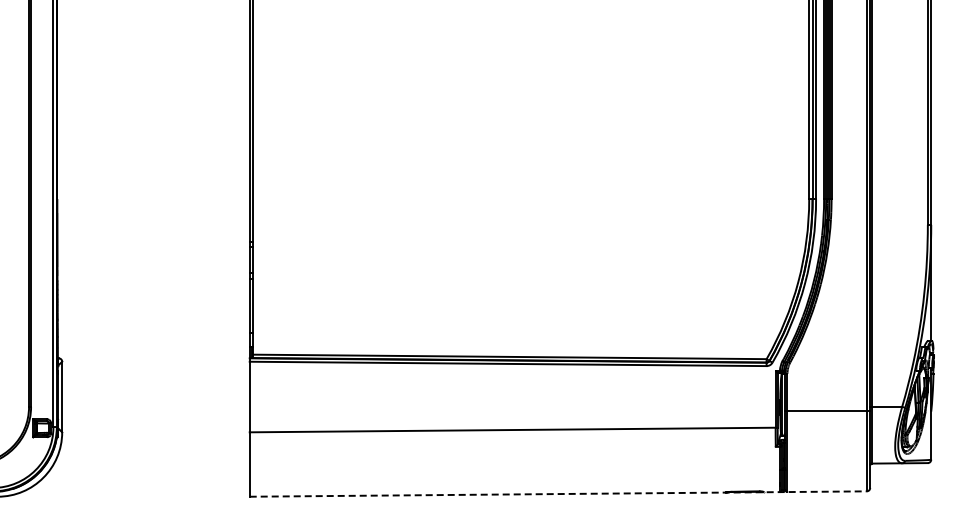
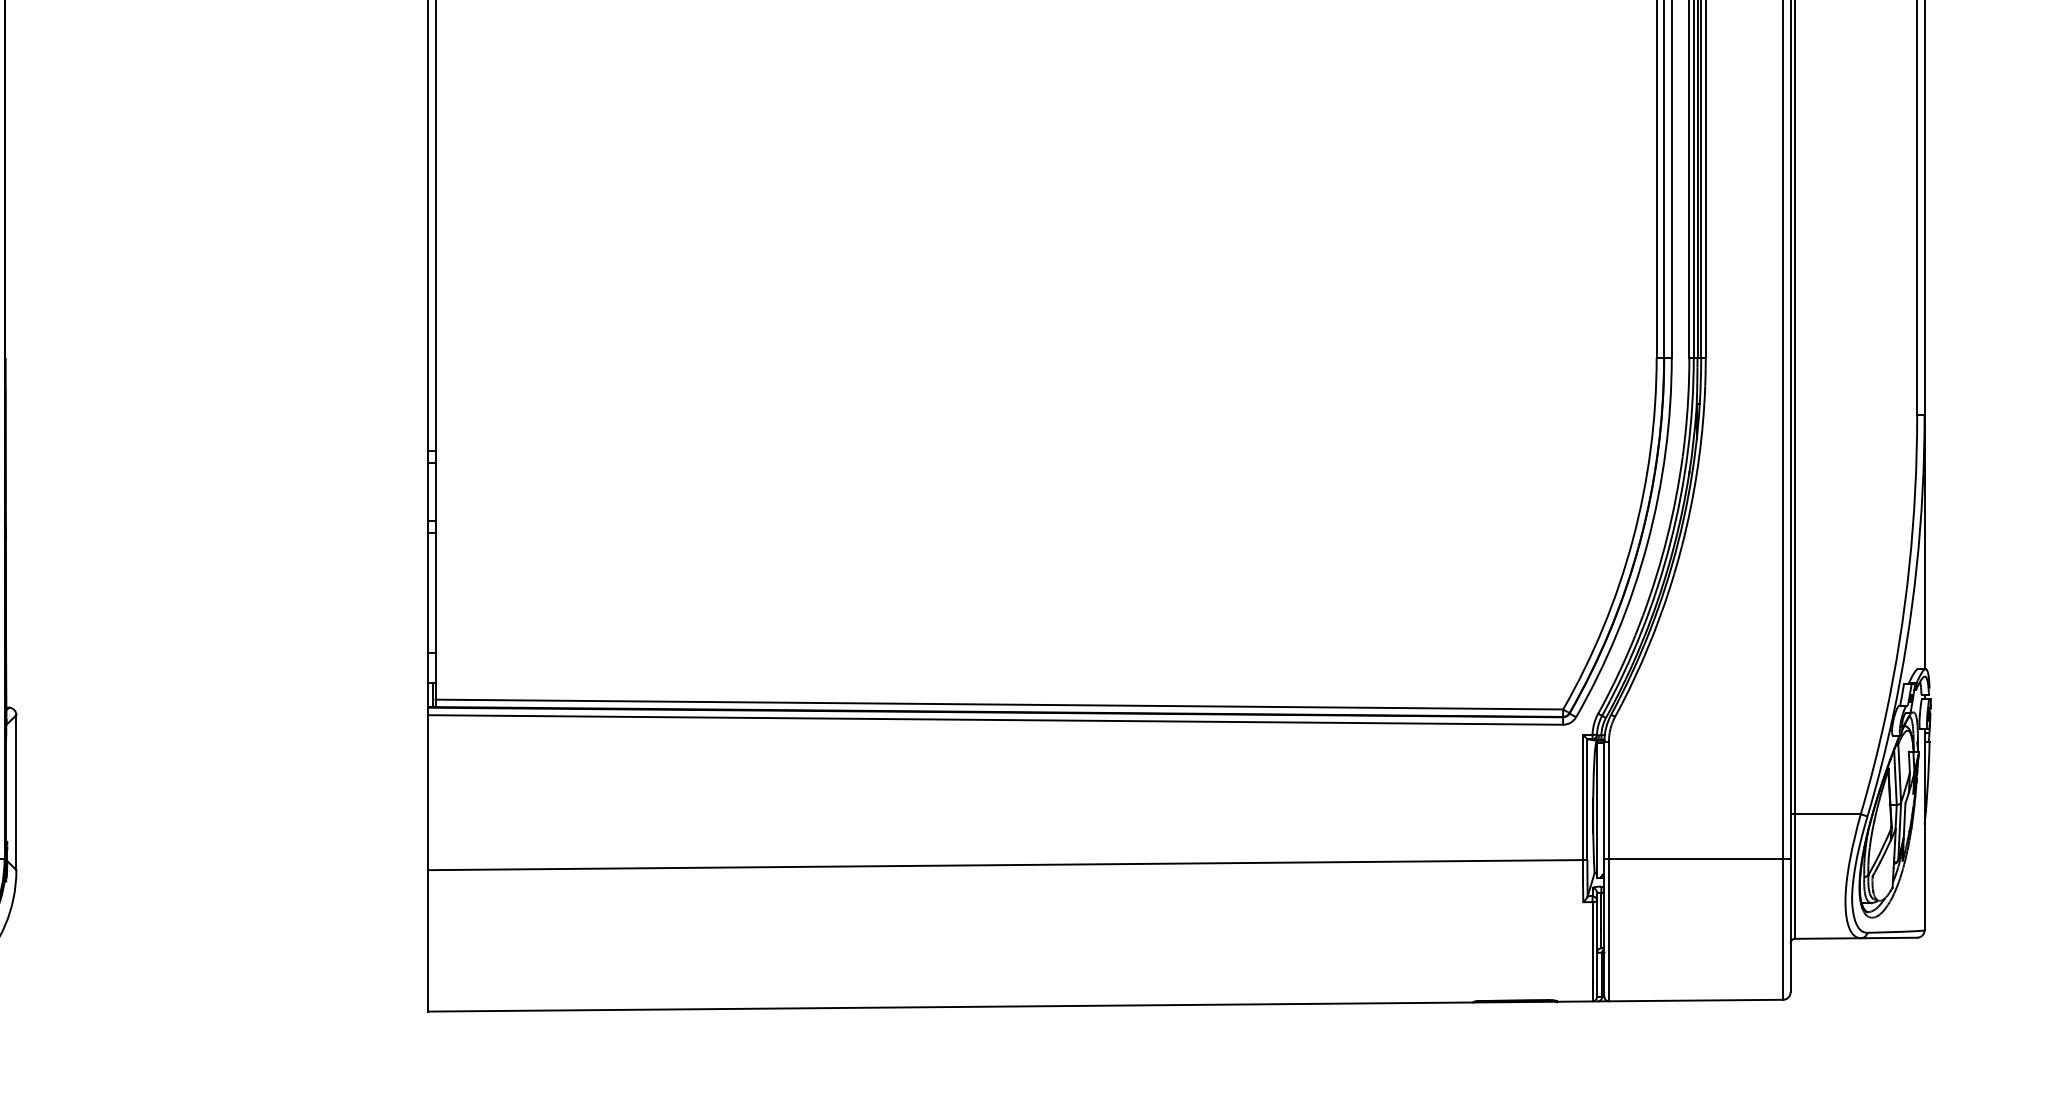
line: (827, 411) -> (1696, 859), moved
line: (558, 494) -> (1106, 1006), dashed -> solid

